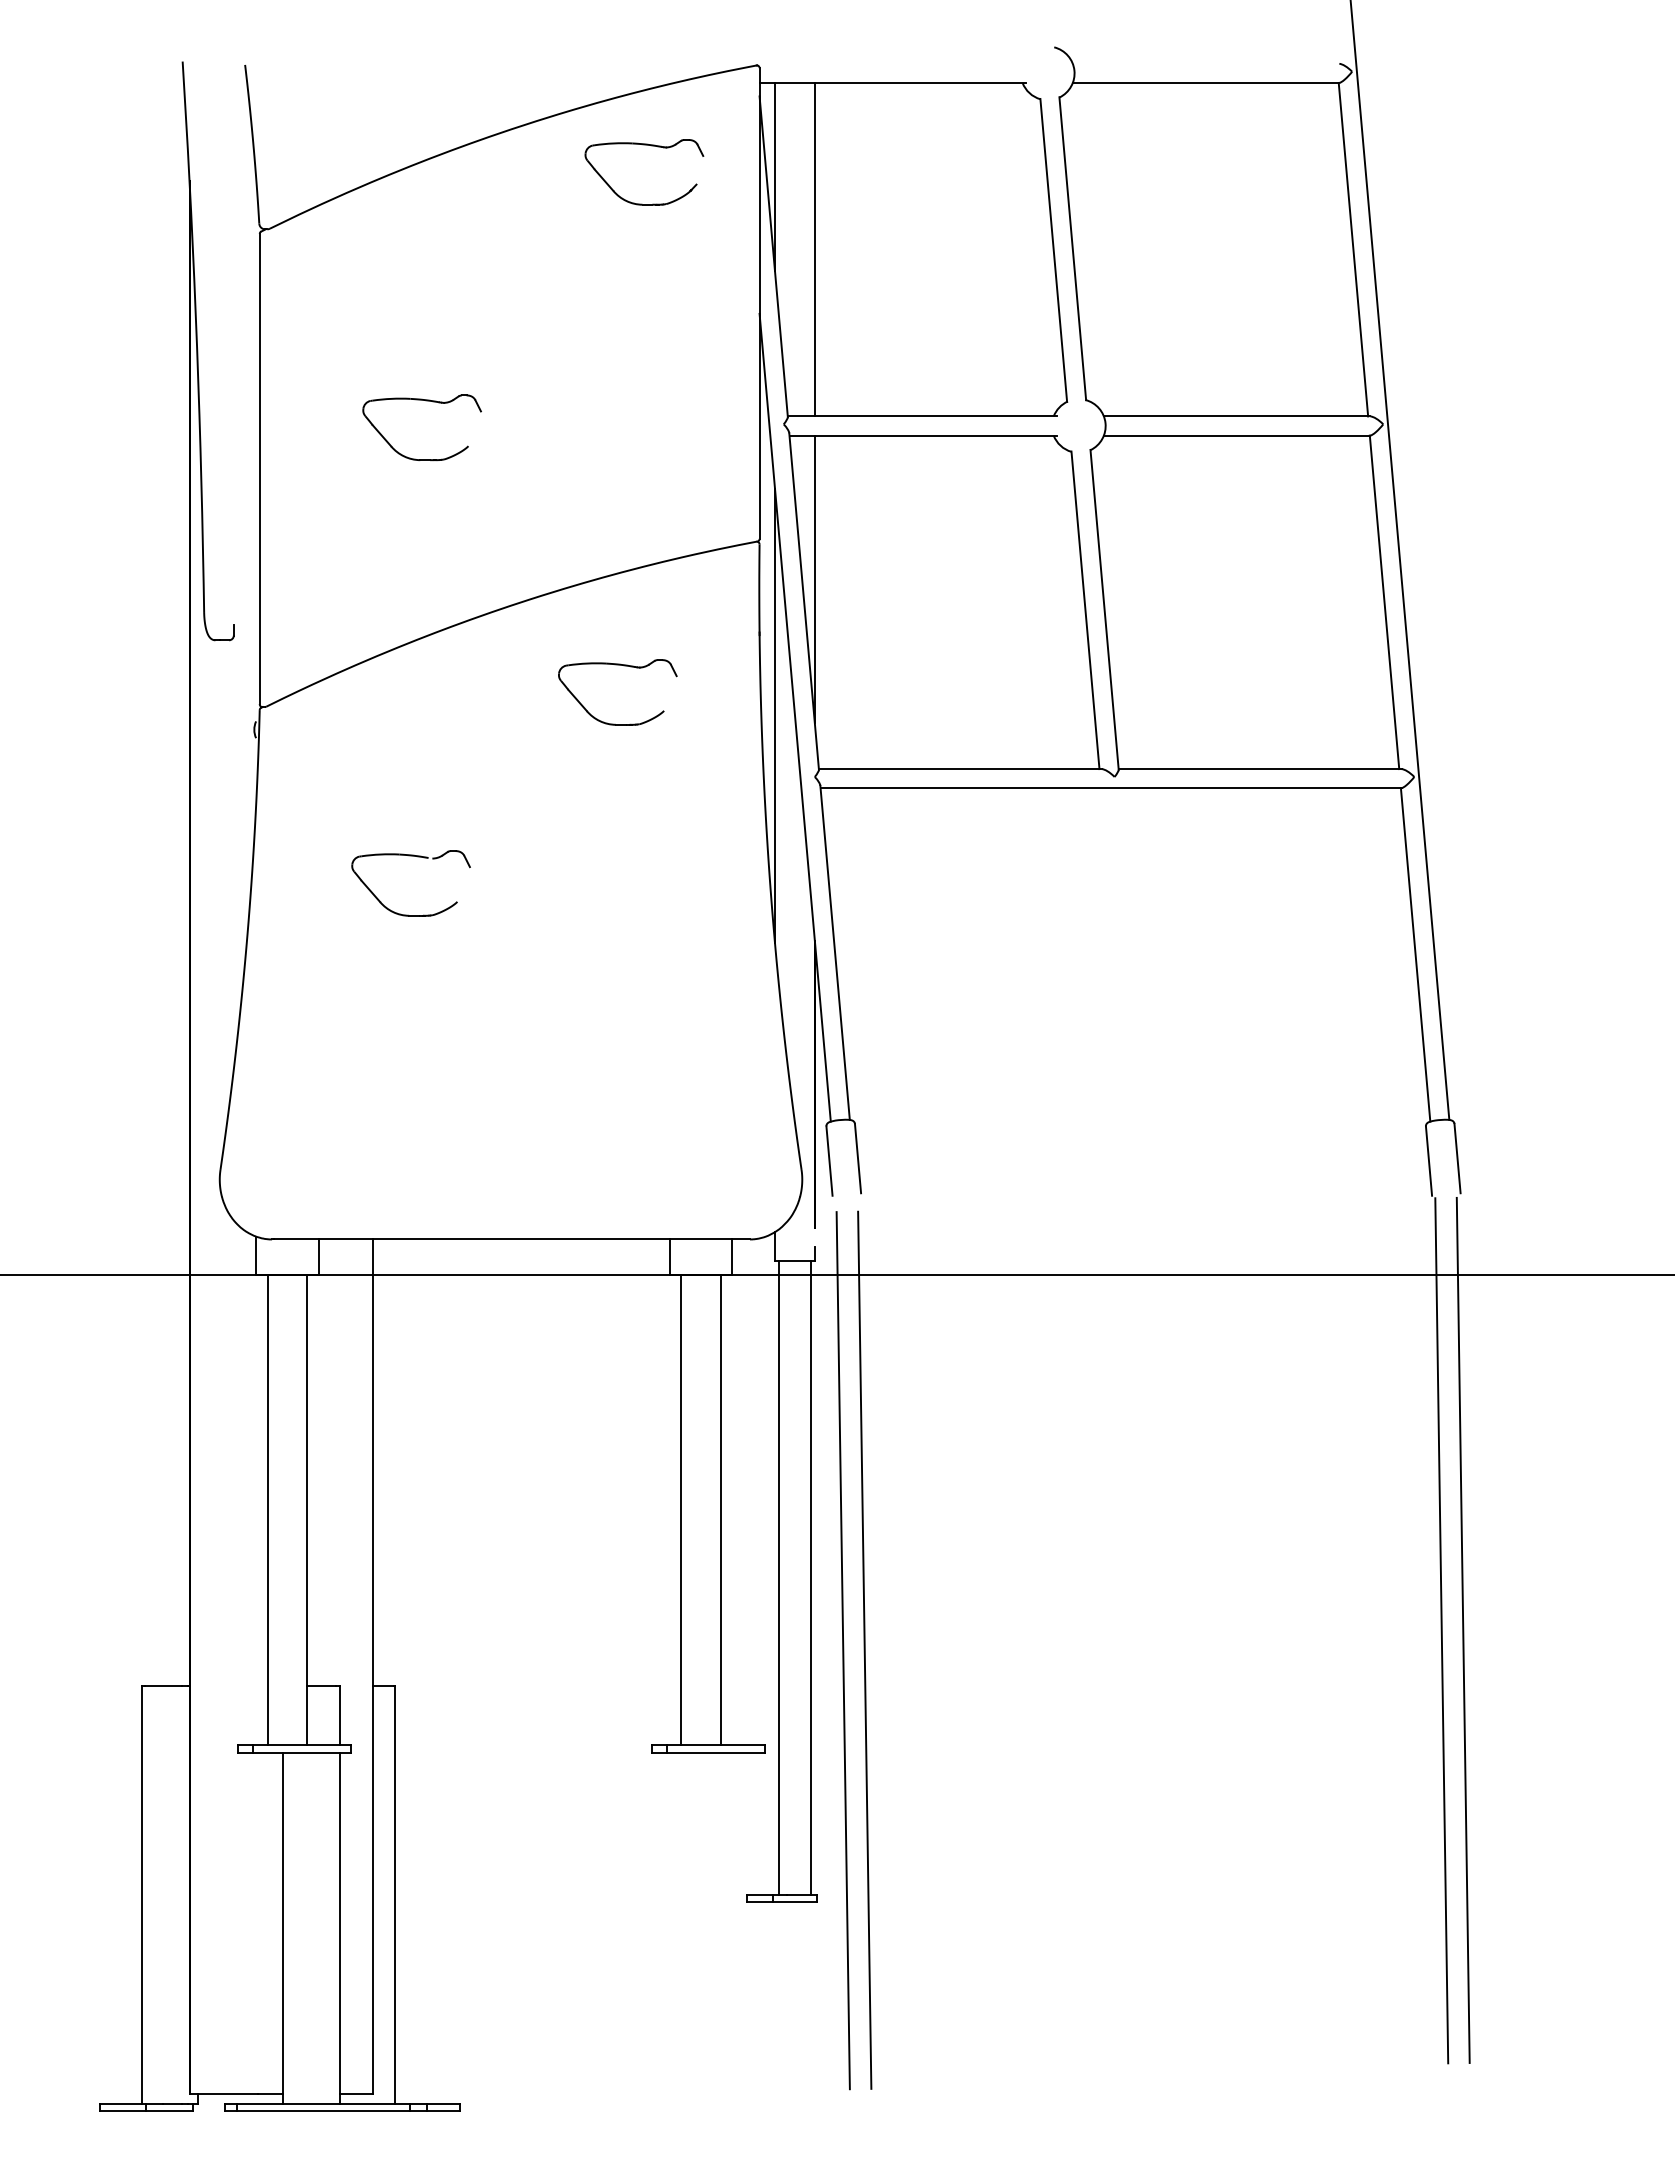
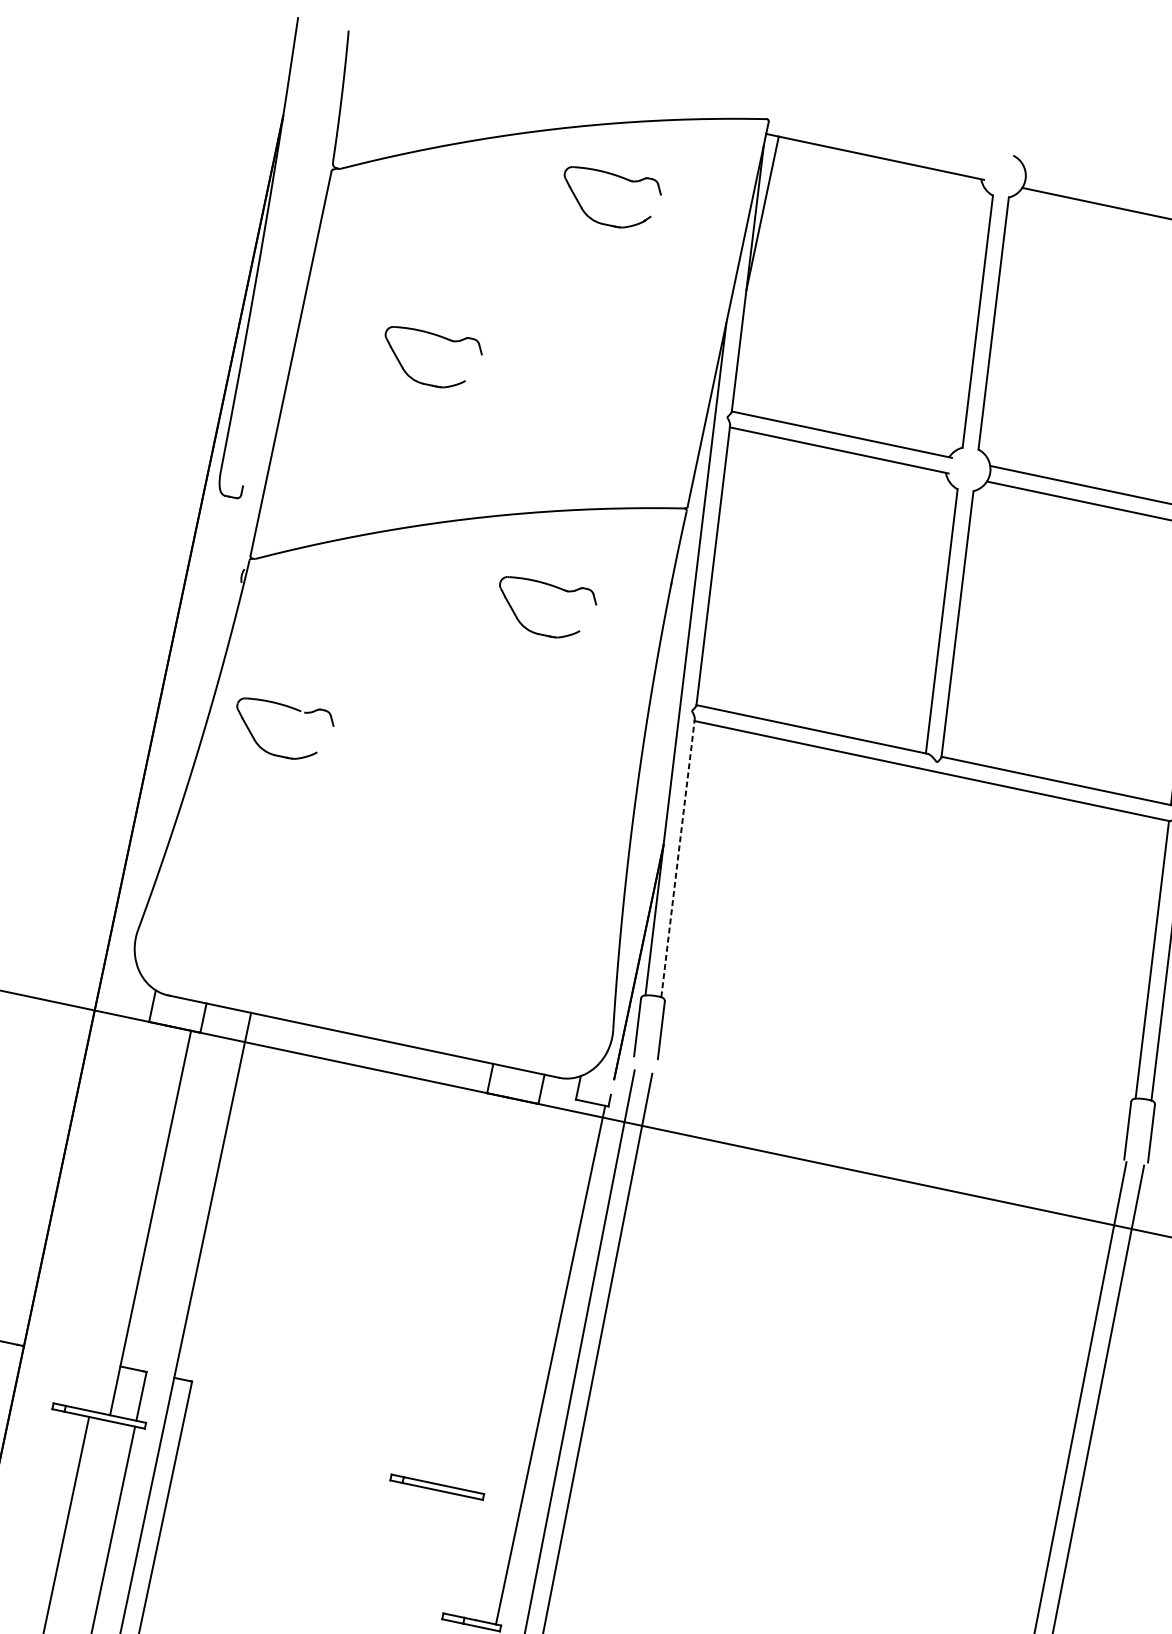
part: (651, 146) -> (620, 177), moved
line: (814, 249) -> (782, 279), removed
line: (814, 579) -> (725, 549), removed
line: (775, 715) -> (670, 653), removed
part: (417, 857) -> (292, 709), moved
line: (835, 952) -> (678, 857), solid -> dashed
line: (267, 1510) -> (117, 1216), removed
line: (681, 1510) -> (456, 1287), removed
line: (720, 1510) -> (488, 1294), removed
line: (778, 1577) -> (524, 1359), removed

